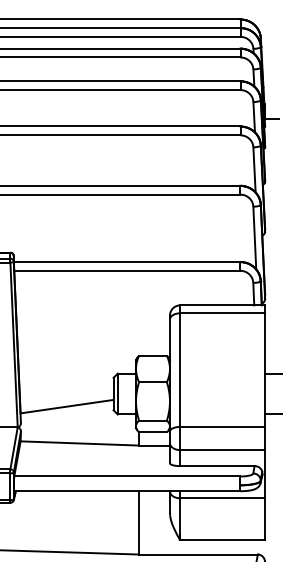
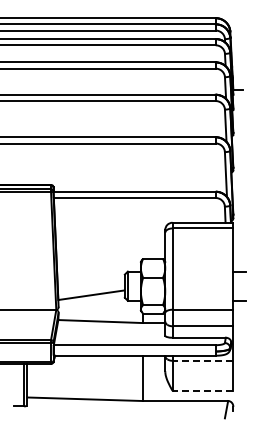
line: (222, 497) -> (202, 360), solid -> dashed
line: (222, 539) -> (202, 390), solid -> dashed

